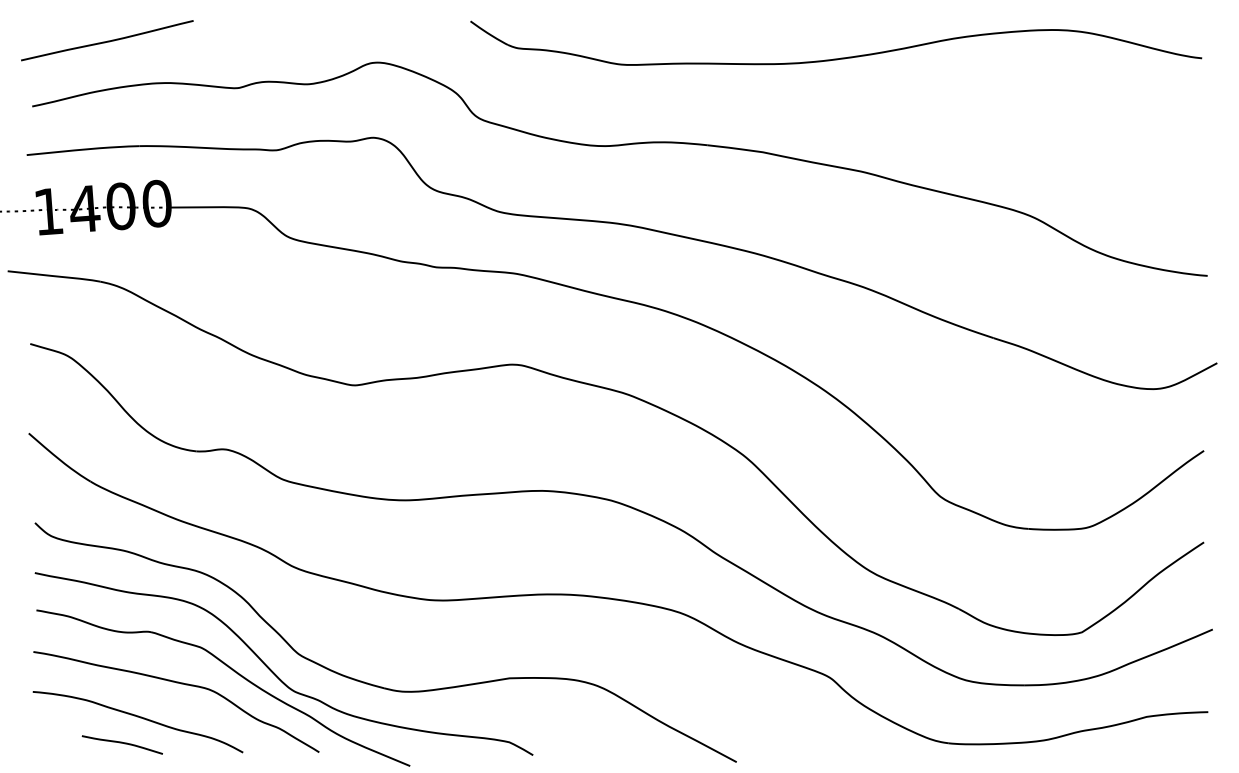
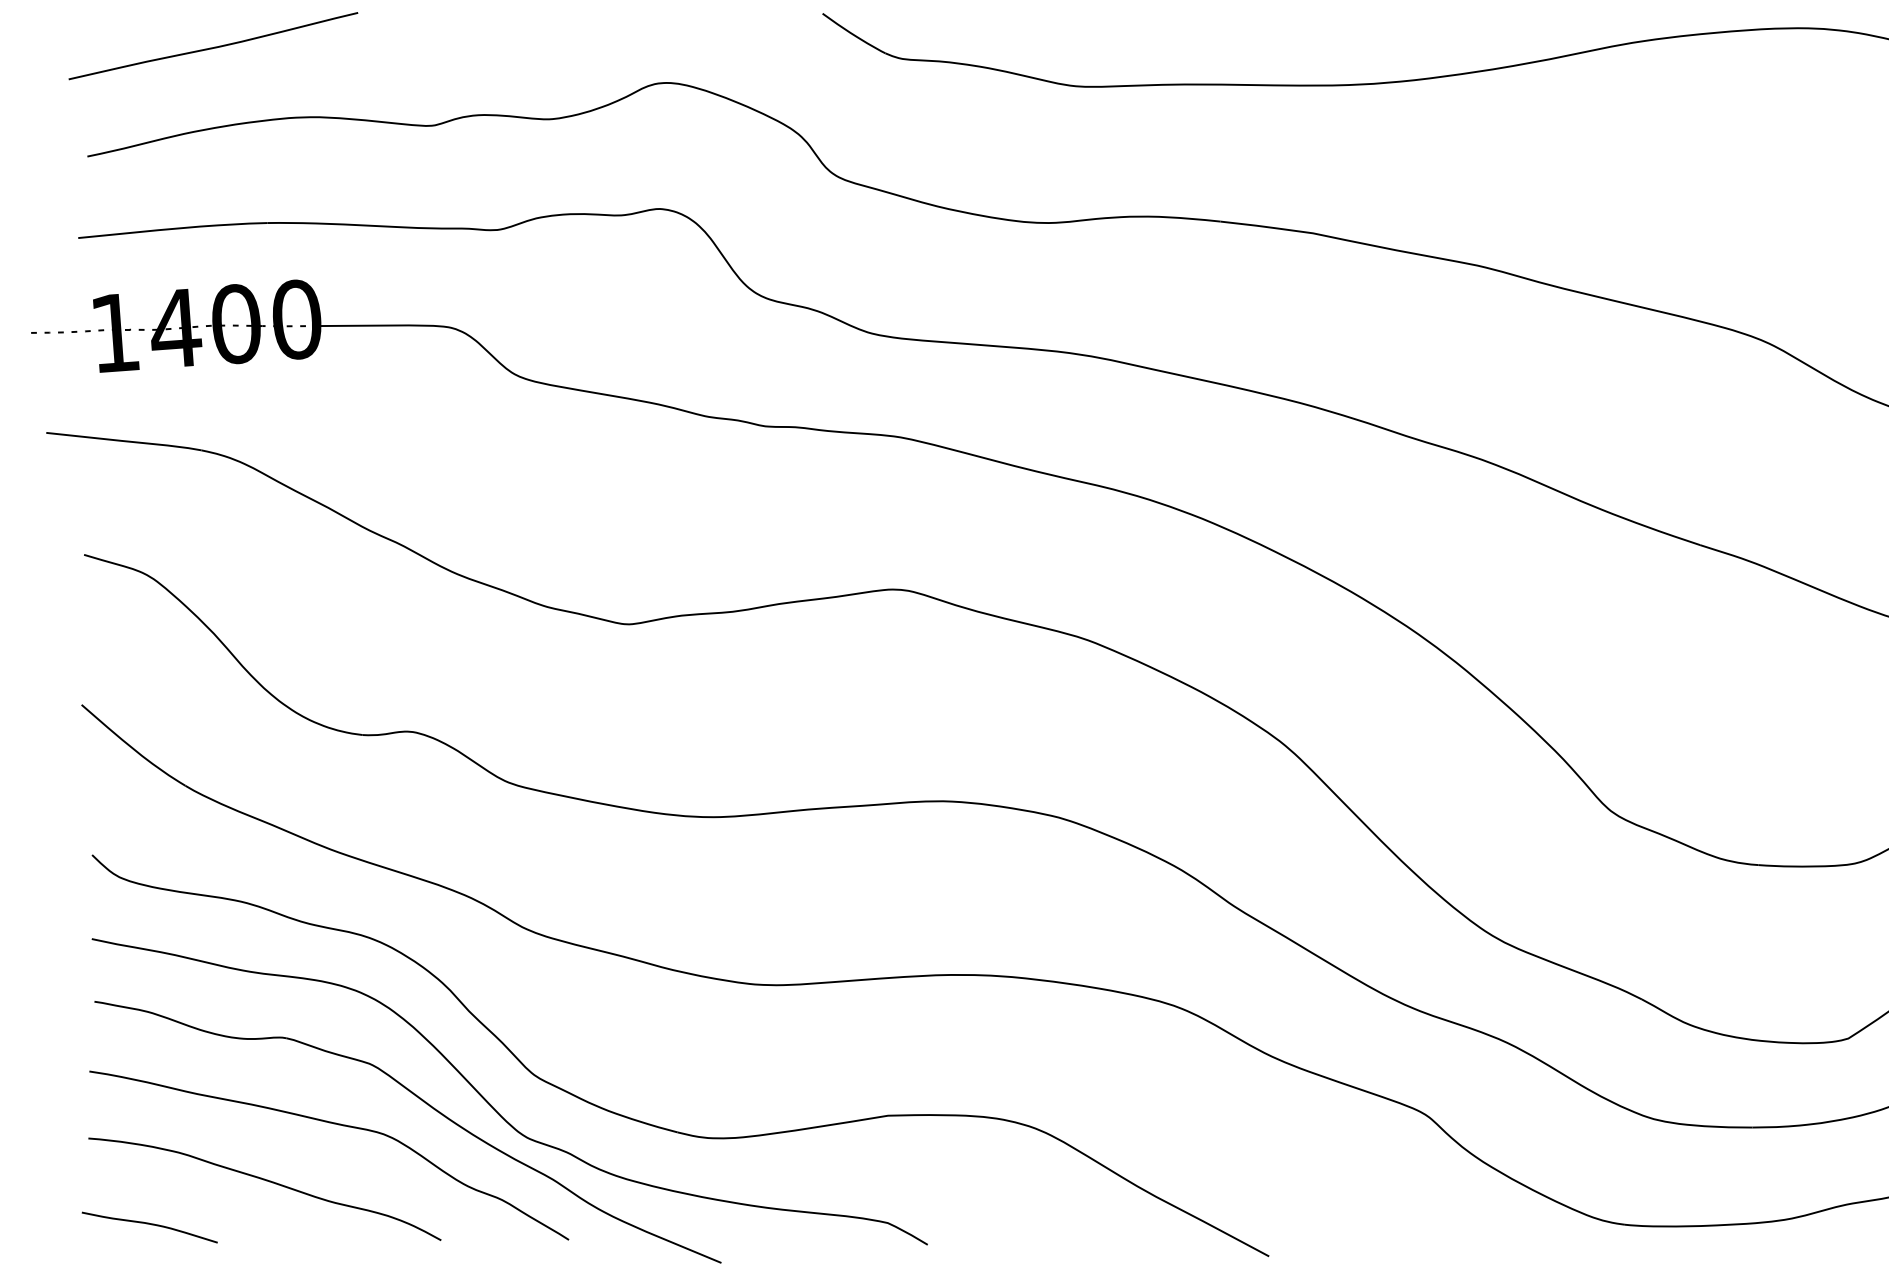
curve: (121, 743) -> (148, 1225), moved

